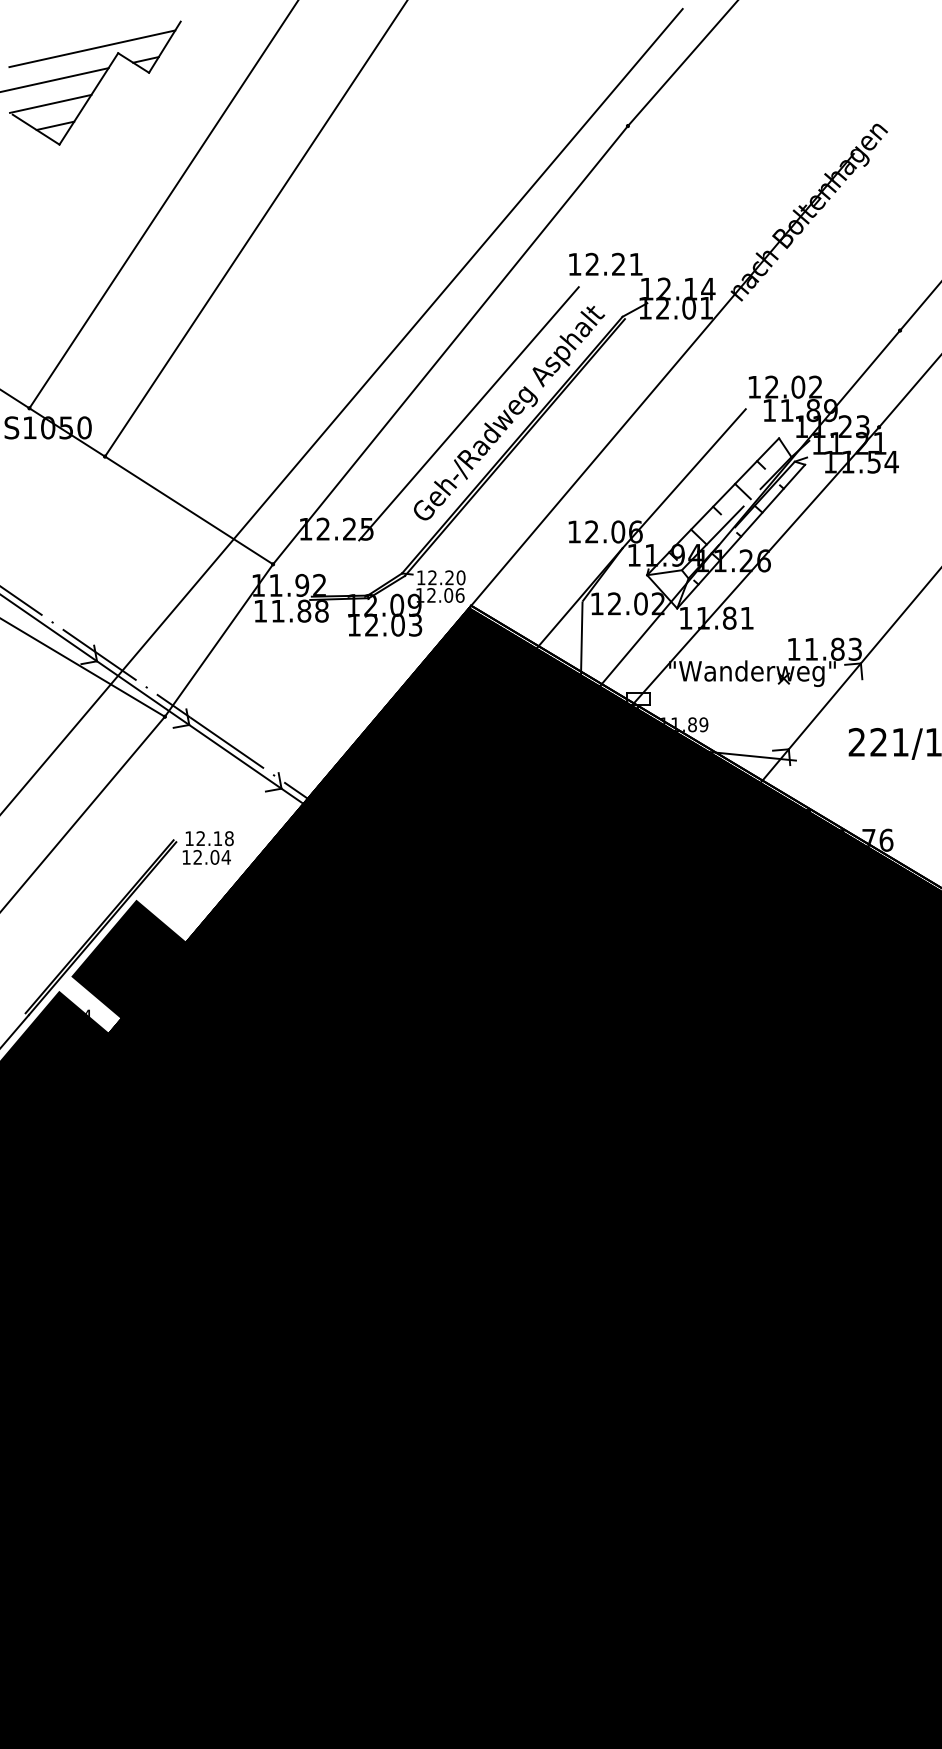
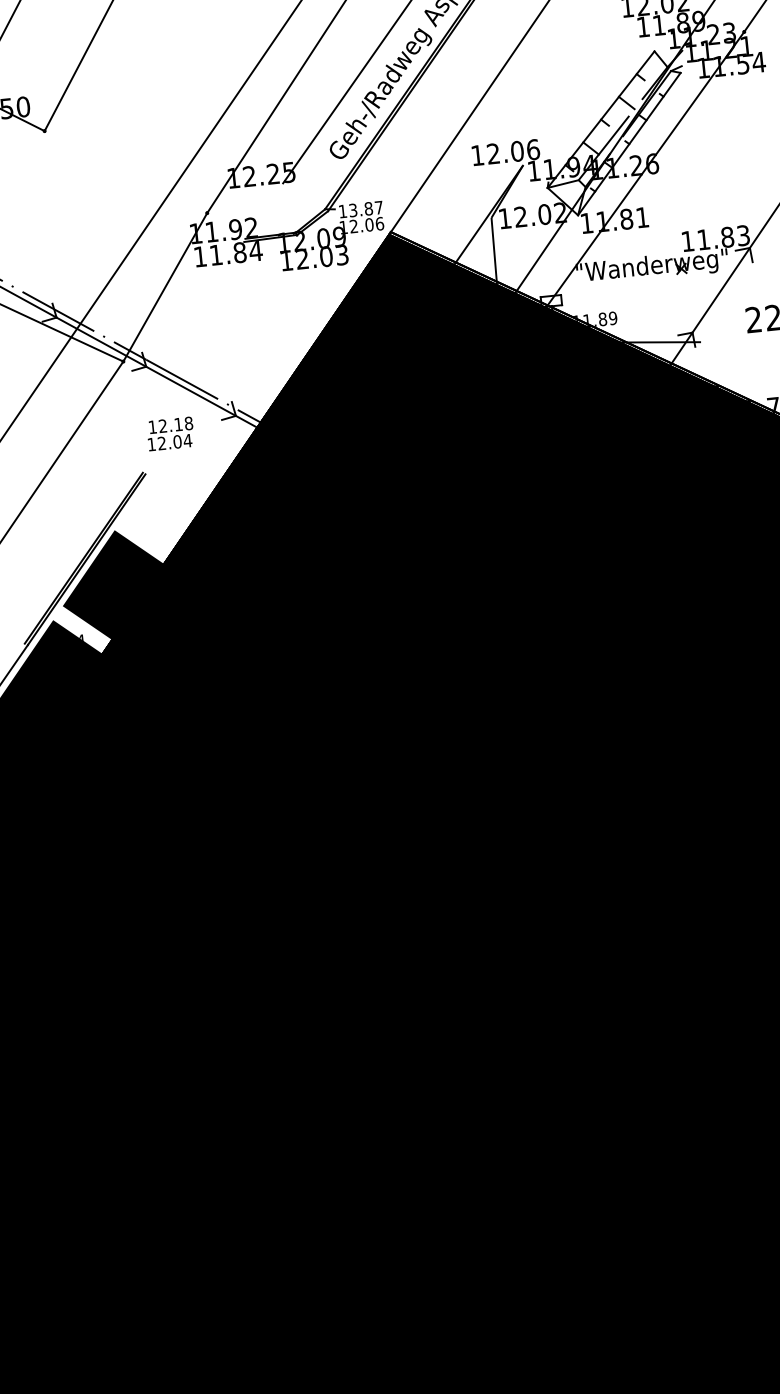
line: (683, 478) -> (571, 96), removed
line: (189, 510) -> (126, 172), removed
text: (446, 577) -> (365, 208), 12.20 -> 13.87
text: (321, 611) -> (255, 251), 11.88 -> 11.84
text: (207, 847) -> (169, 433), moved

